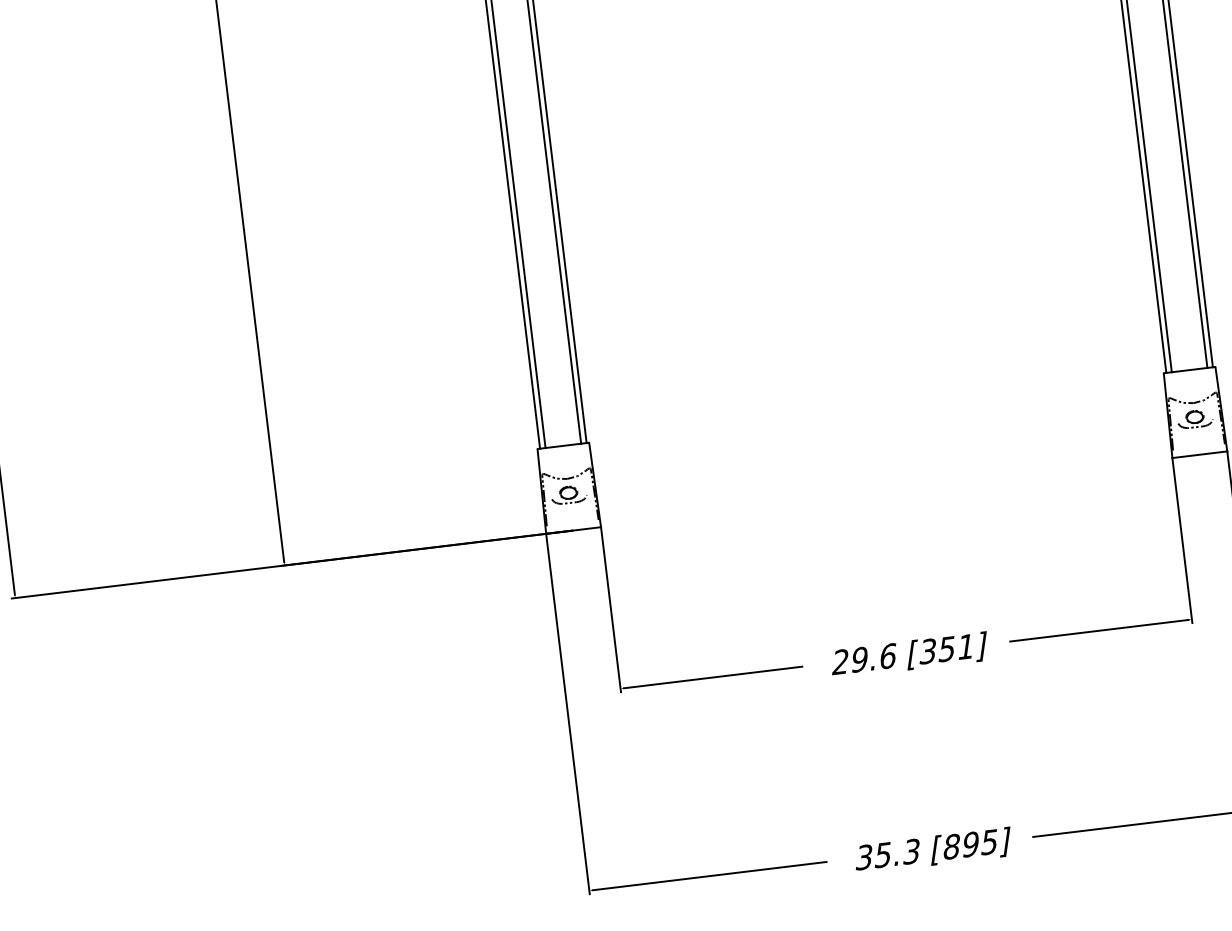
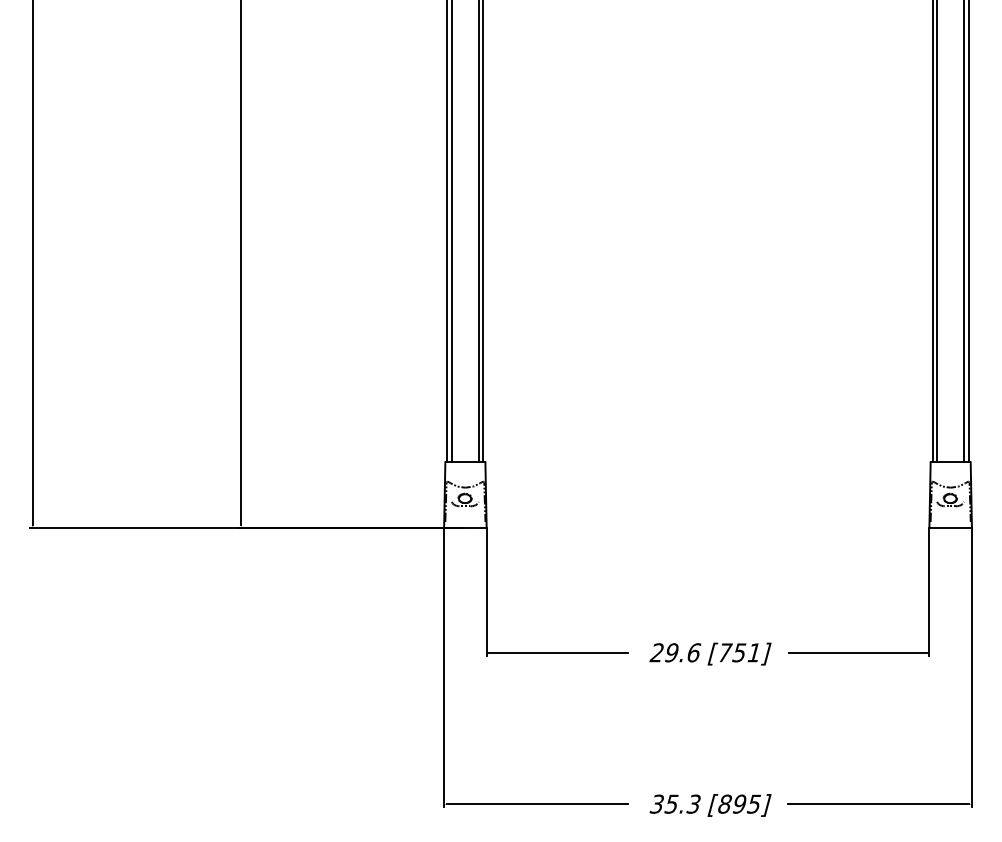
text: (927, 651) -> (724, 652), [351] -> [751]

